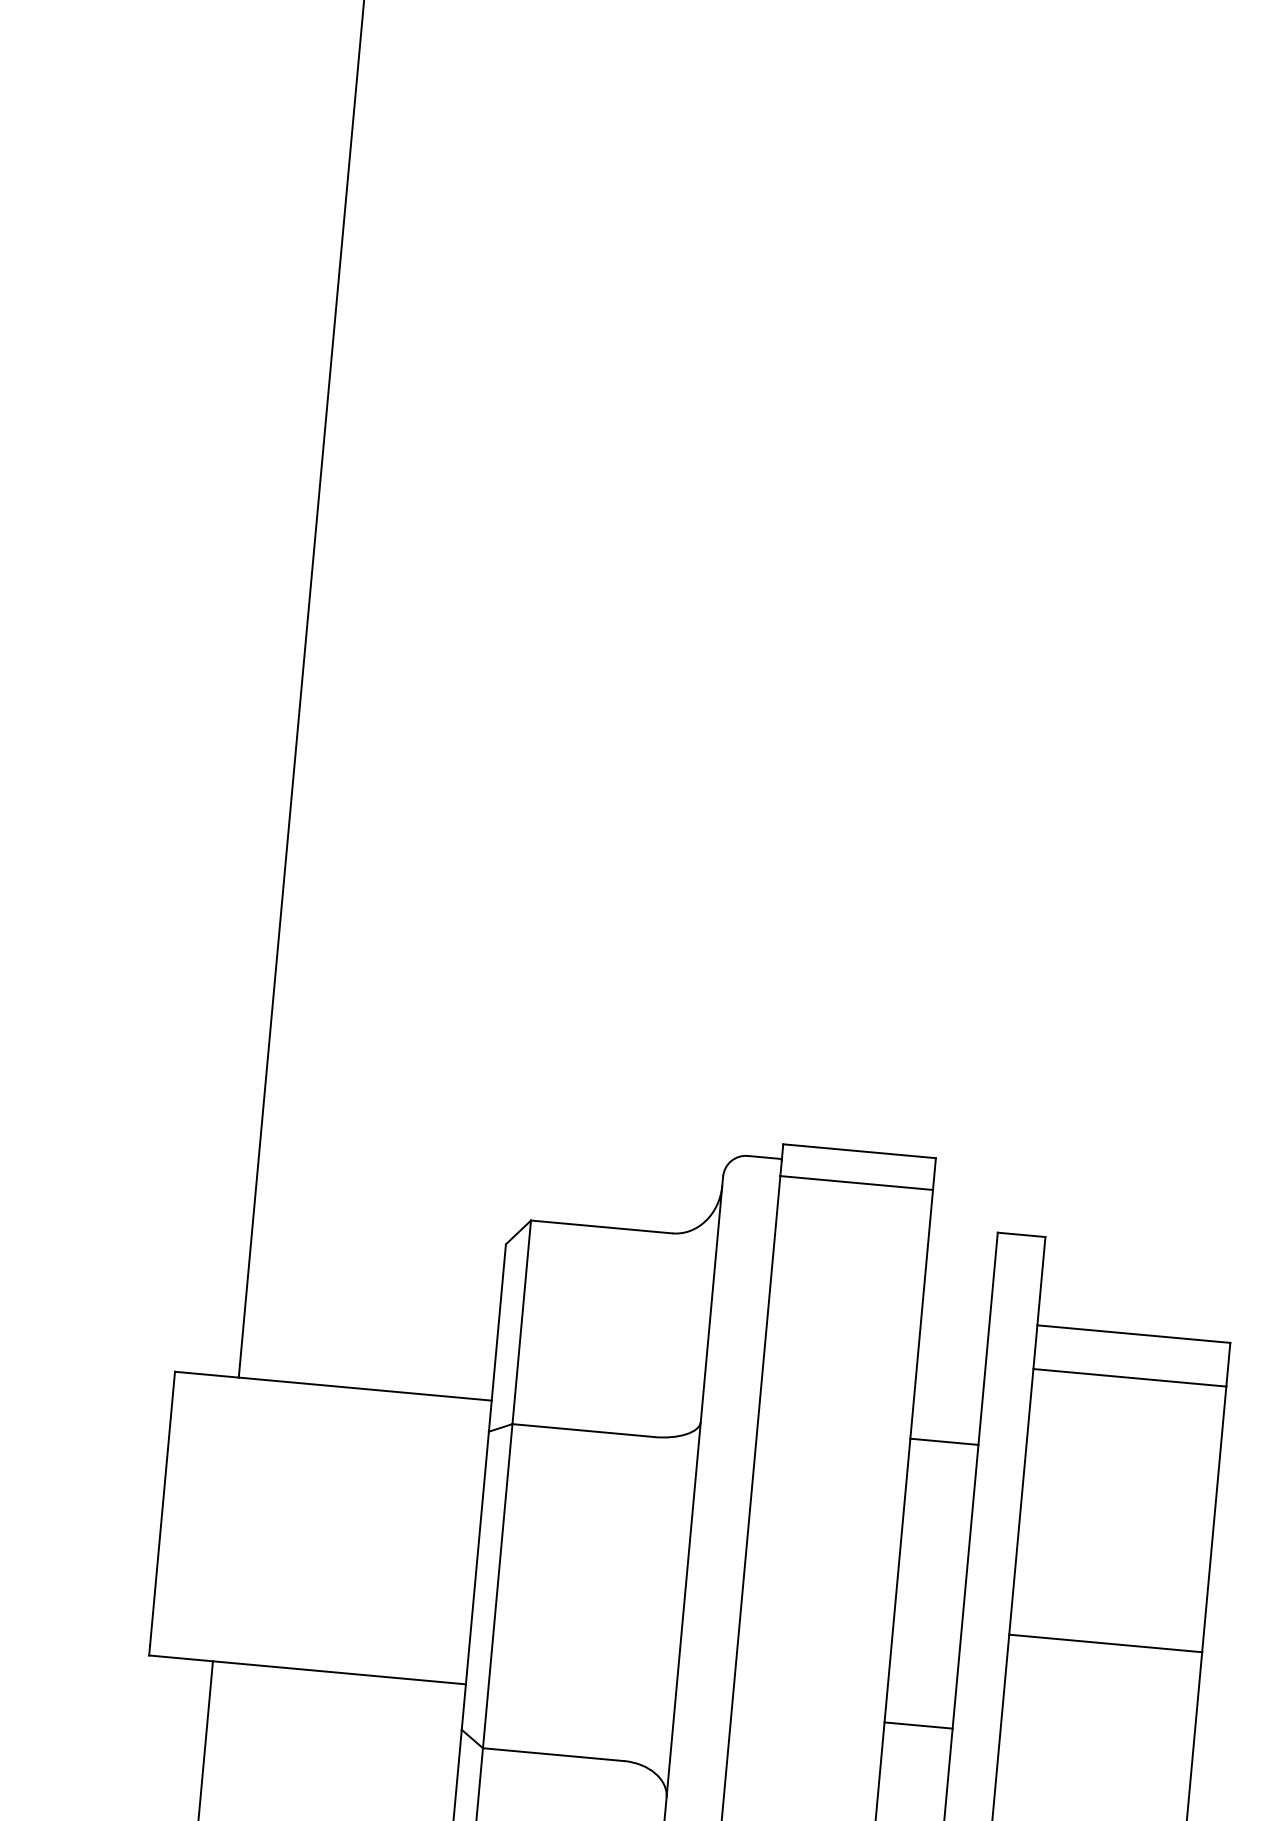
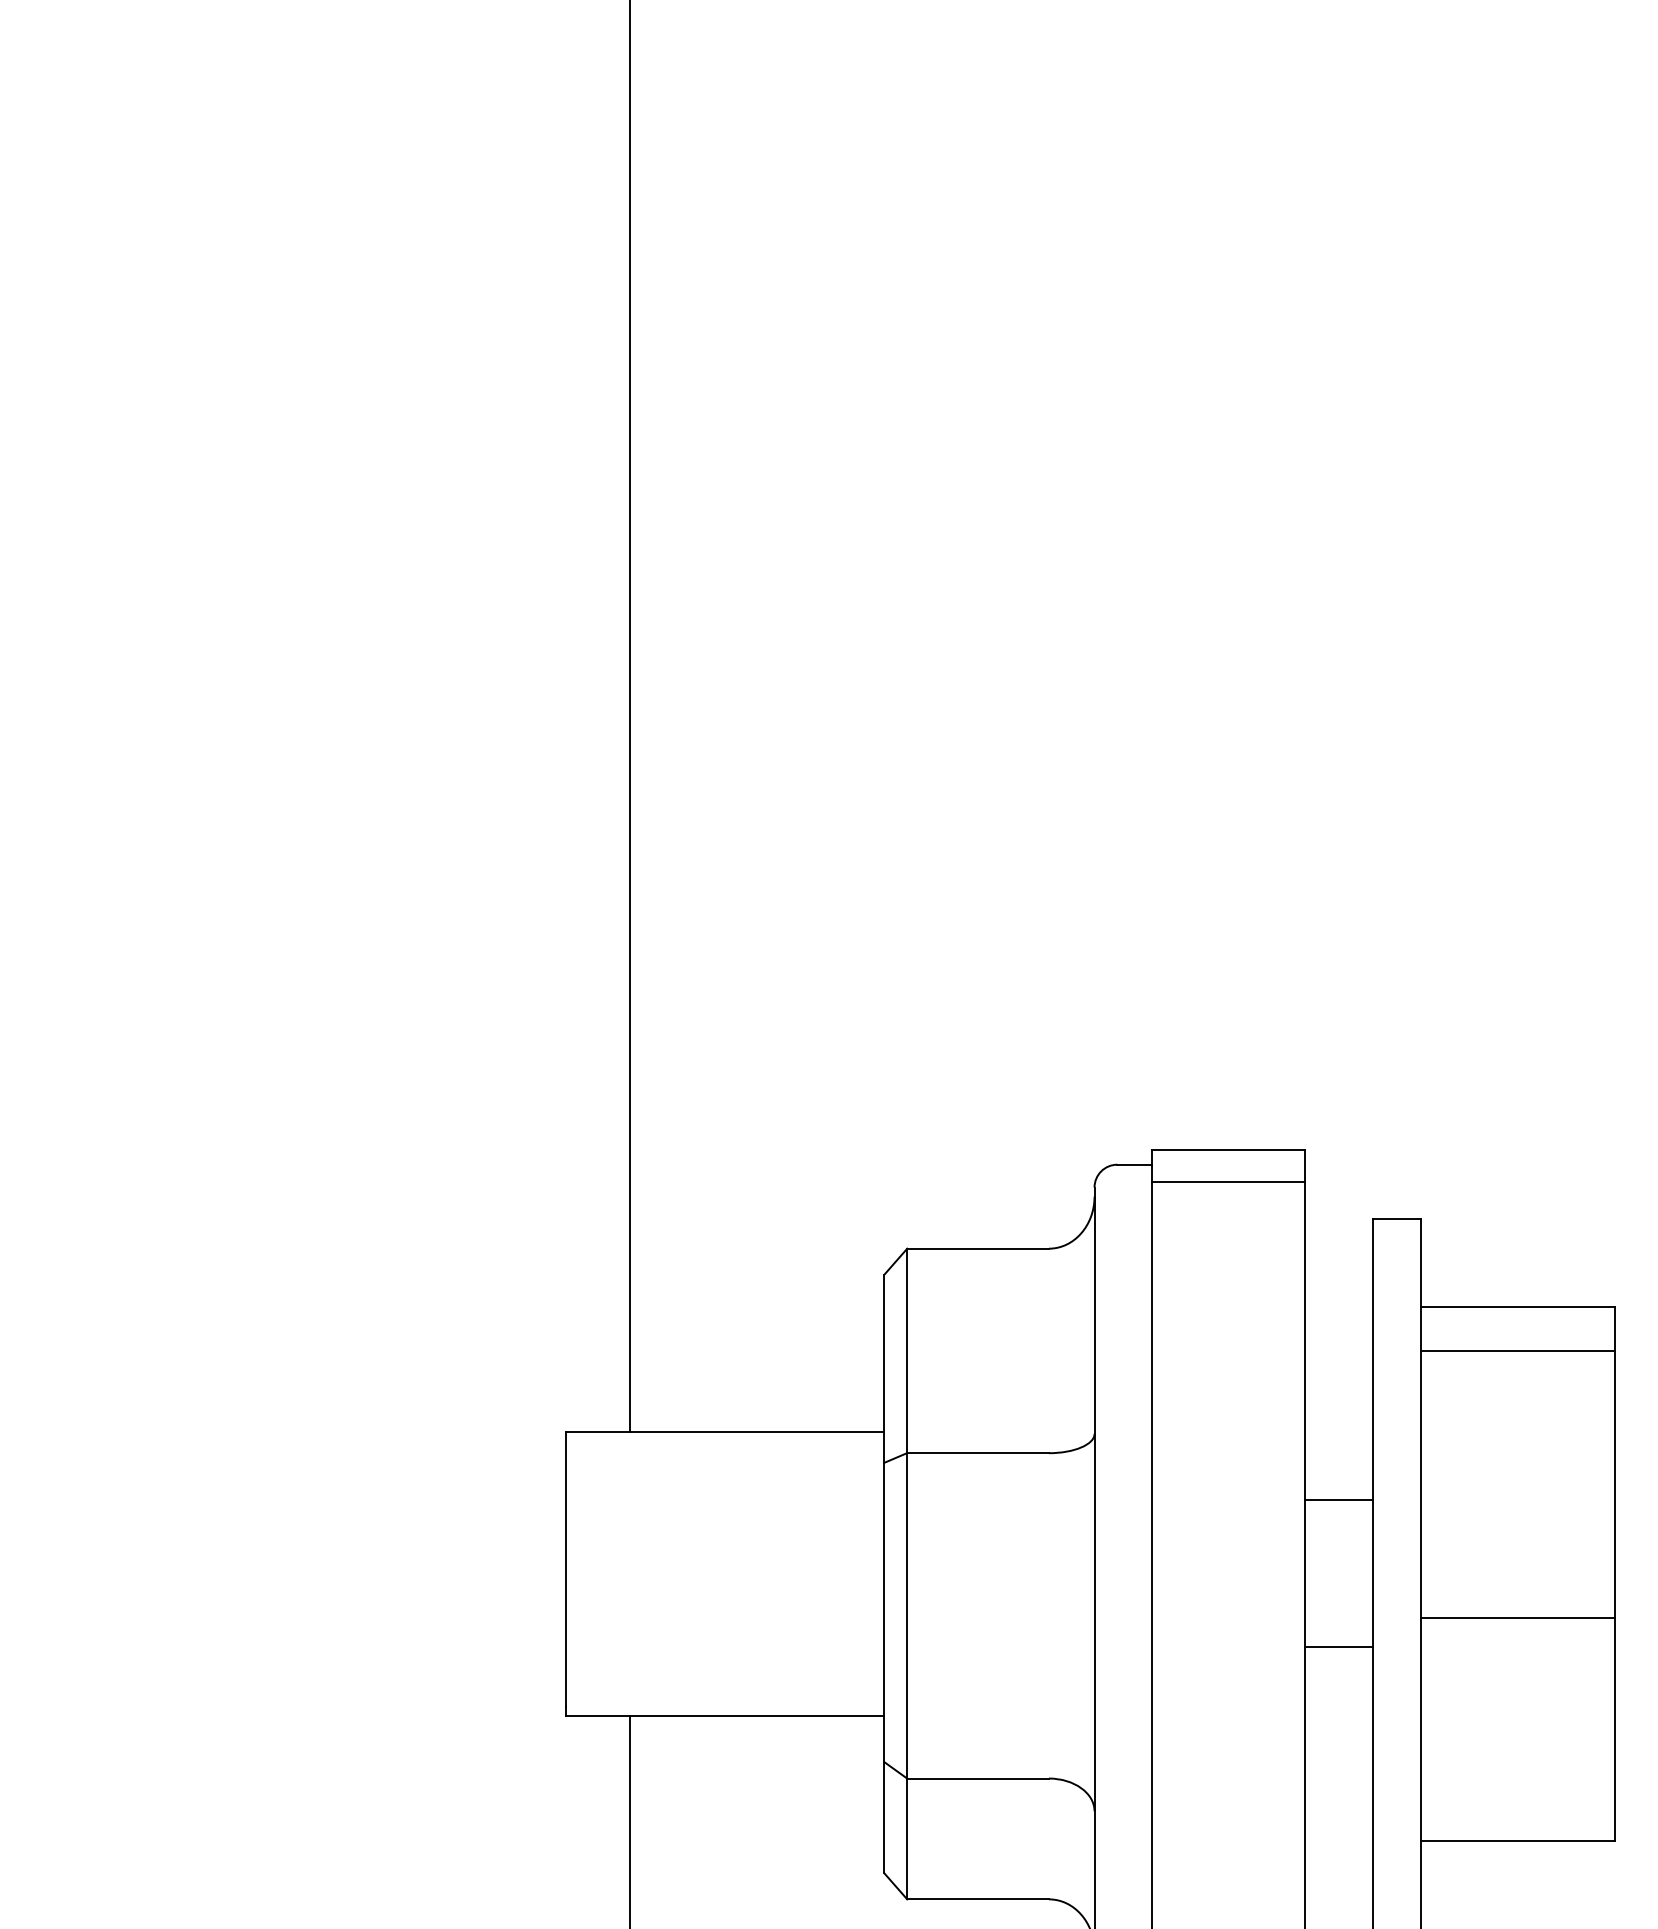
line: (943, 1441) -> (1338, 1499), moved
line: (918, 1725) -> (1338, 1647), moved

